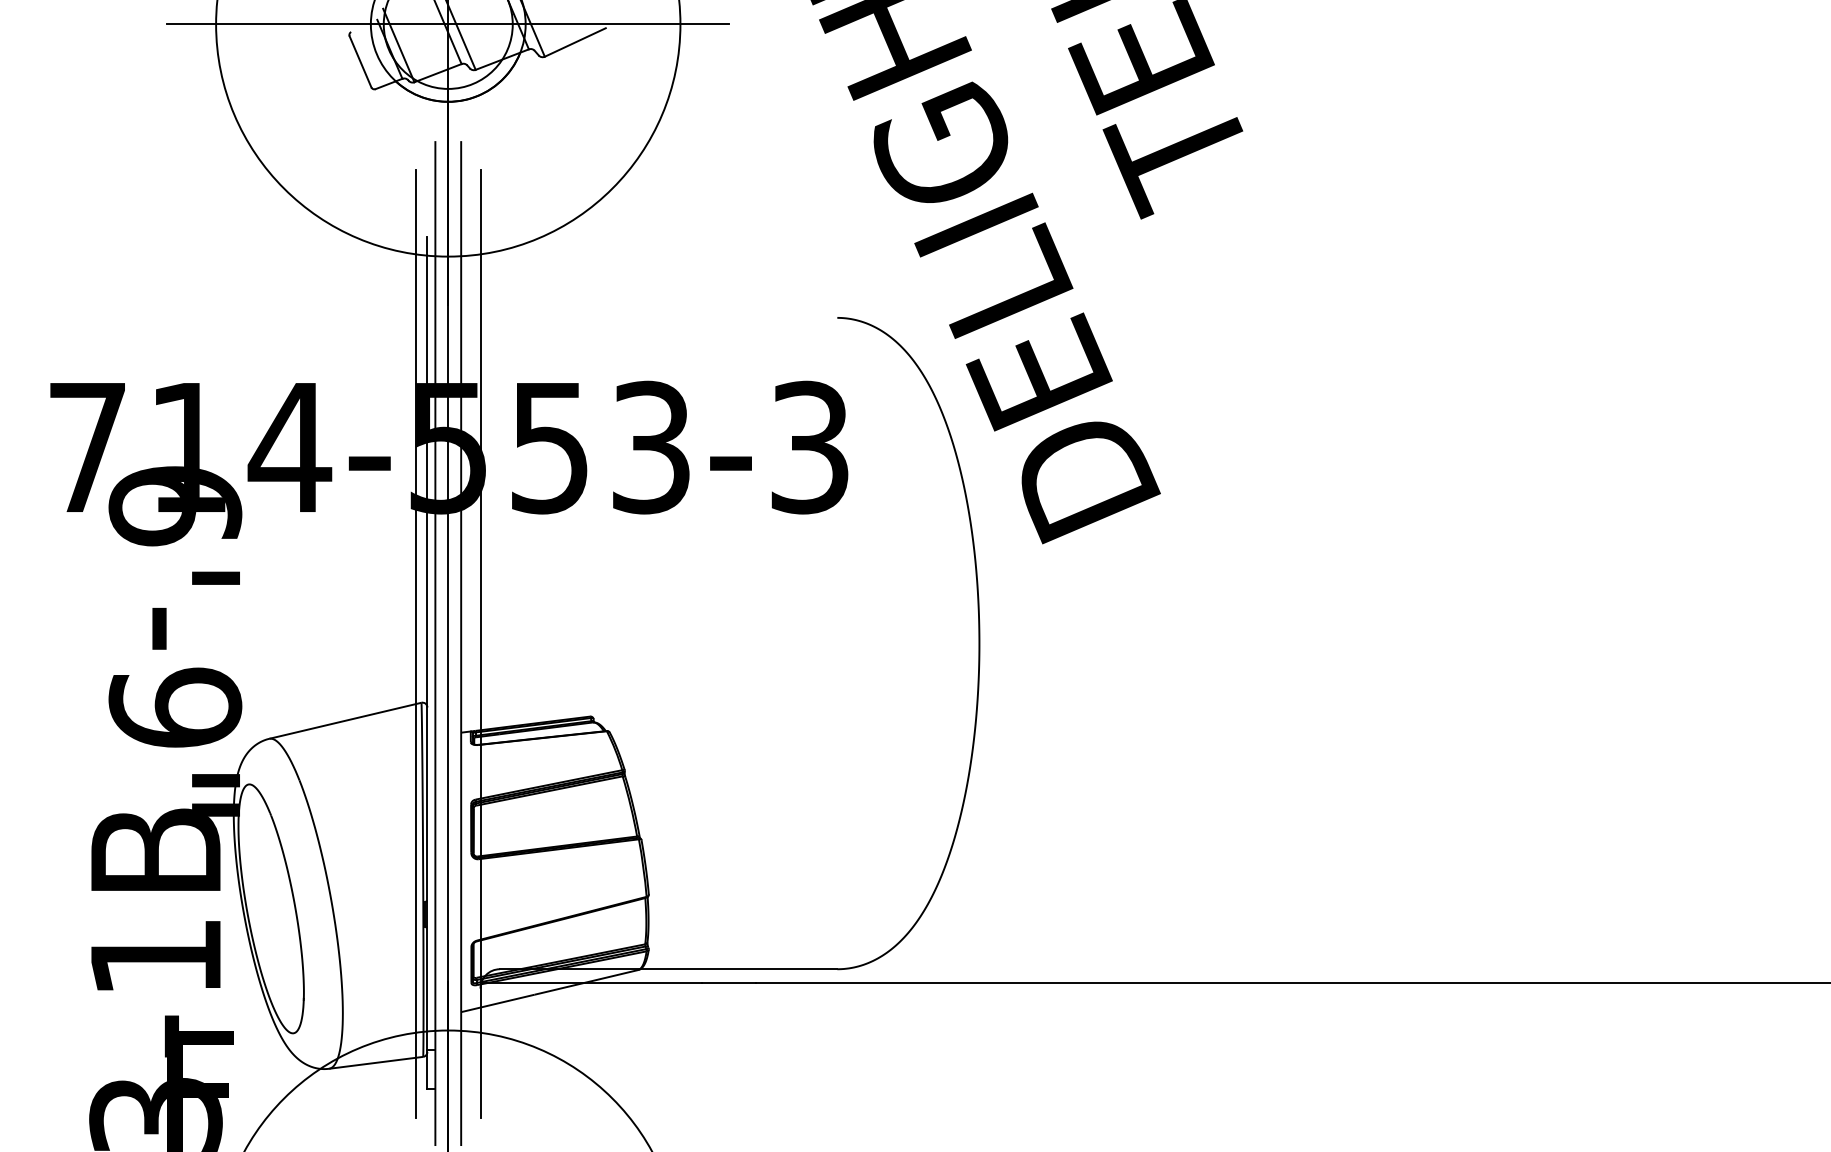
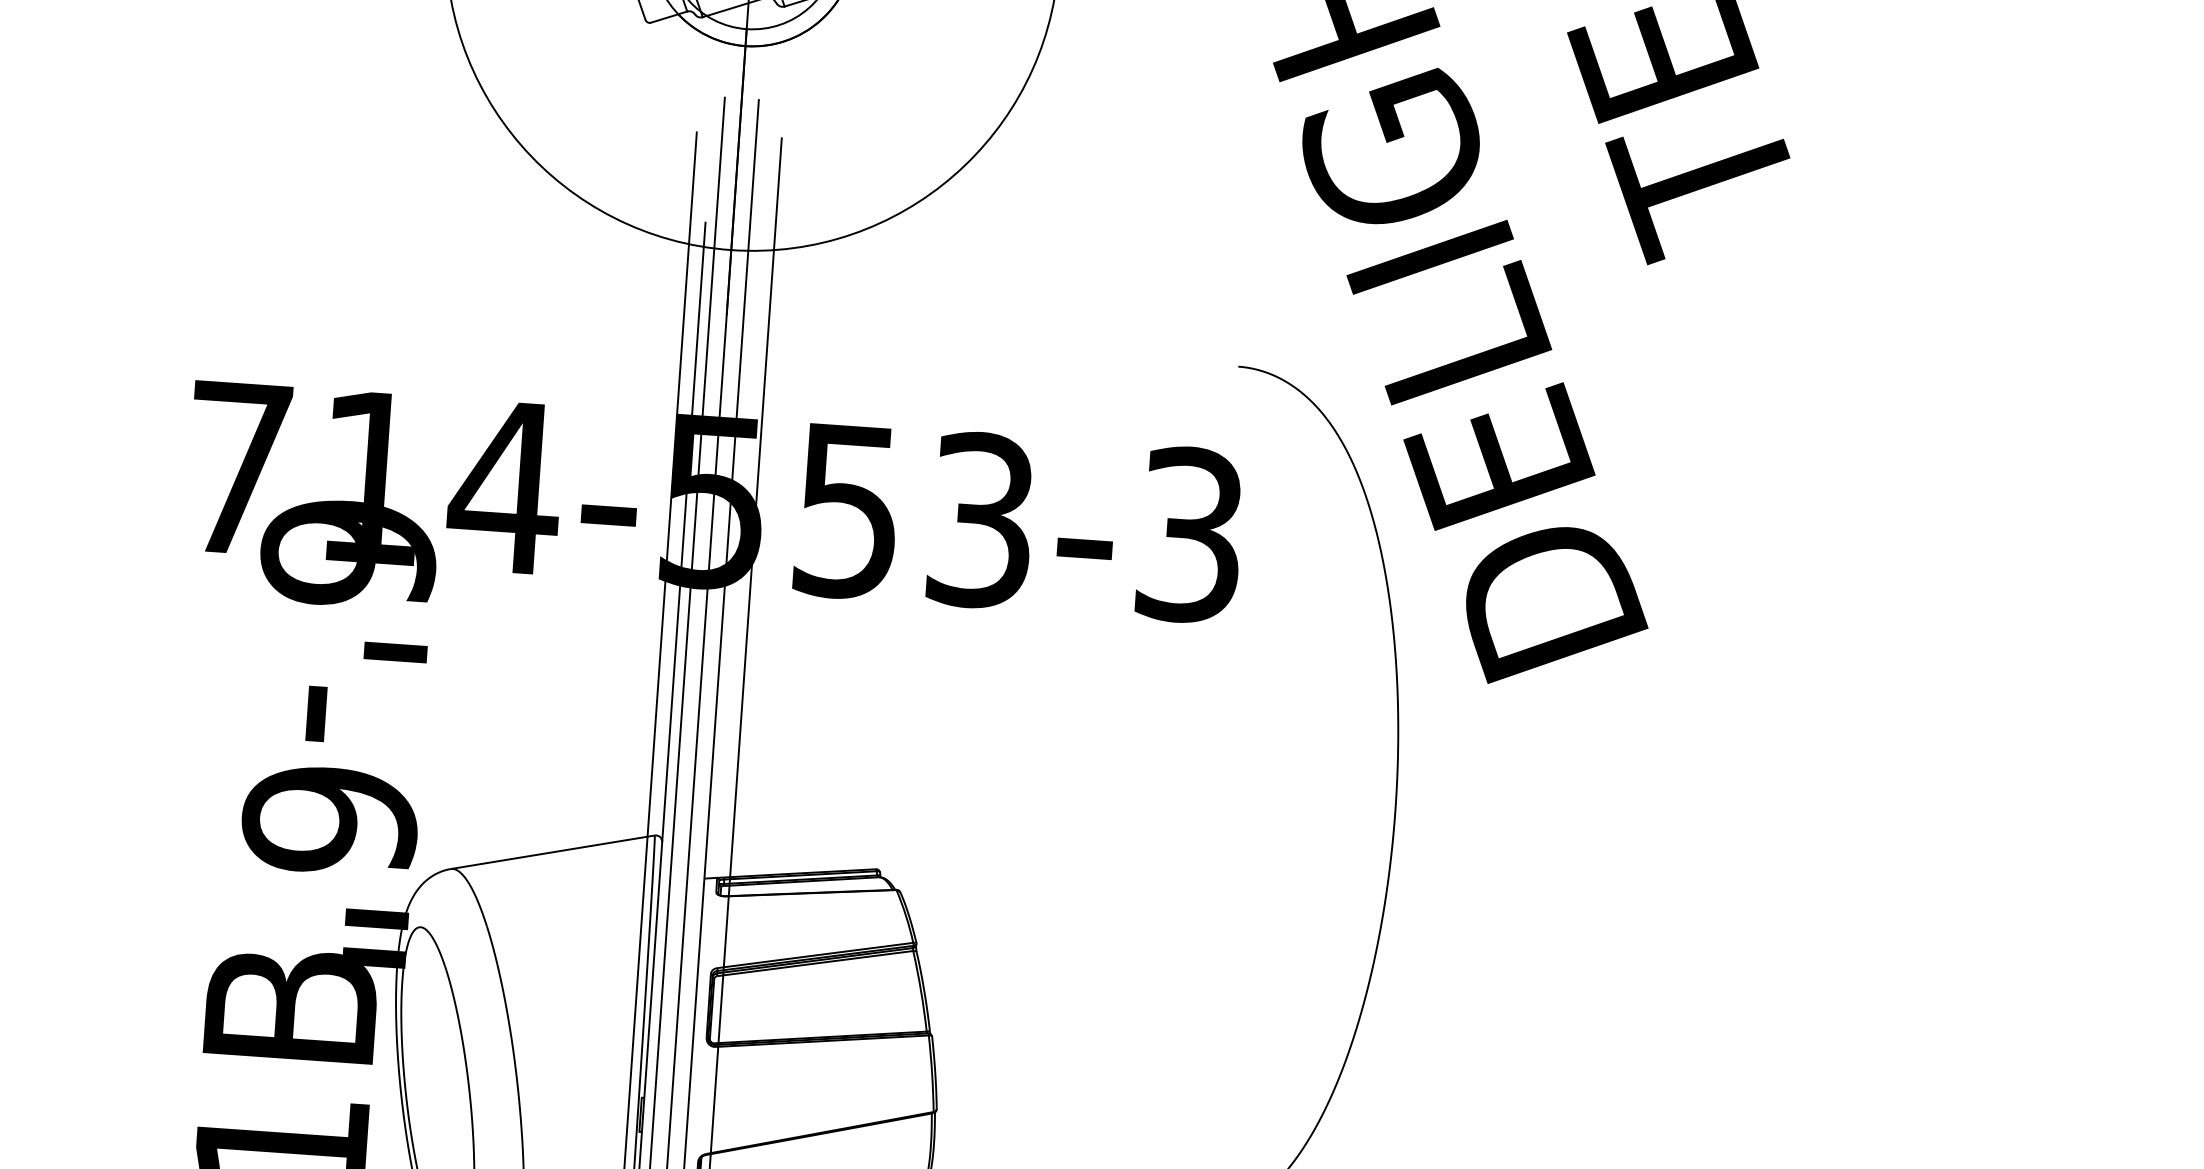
text: (175, 707) -> (330, 819), 6'-9" -> 6'-6"

